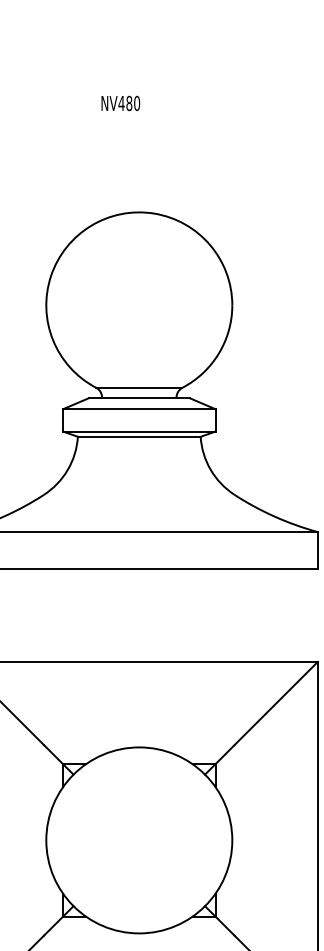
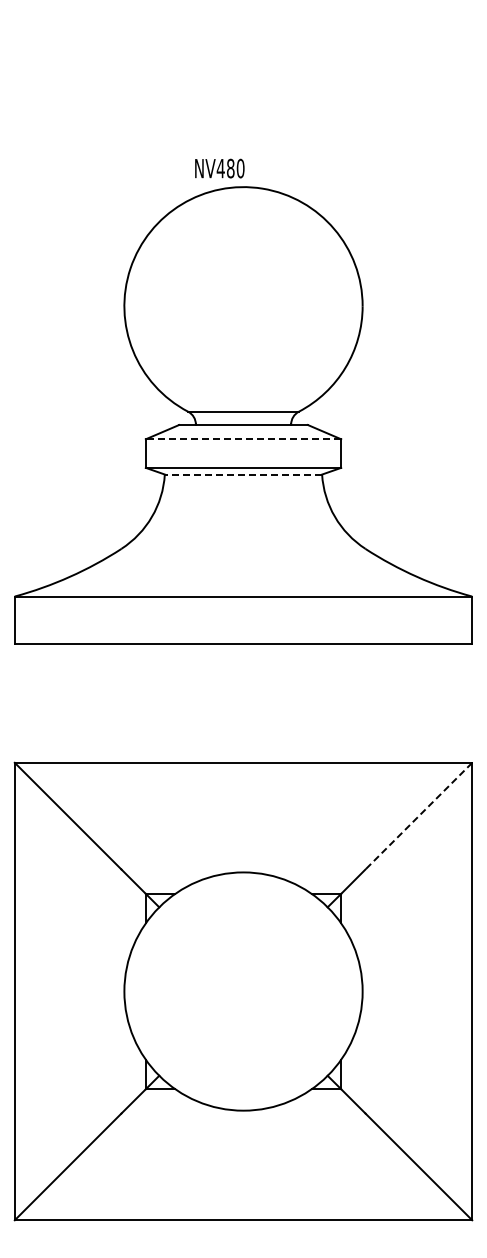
text: (120, 103) -> (219, 168), moved
line: (139, 409) -> (243, 439), solid -> dashed
line: (139, 436) -> (243, 474), solid -> dashed
line: (275, 703) -> (418, 816), solid -> dashed

